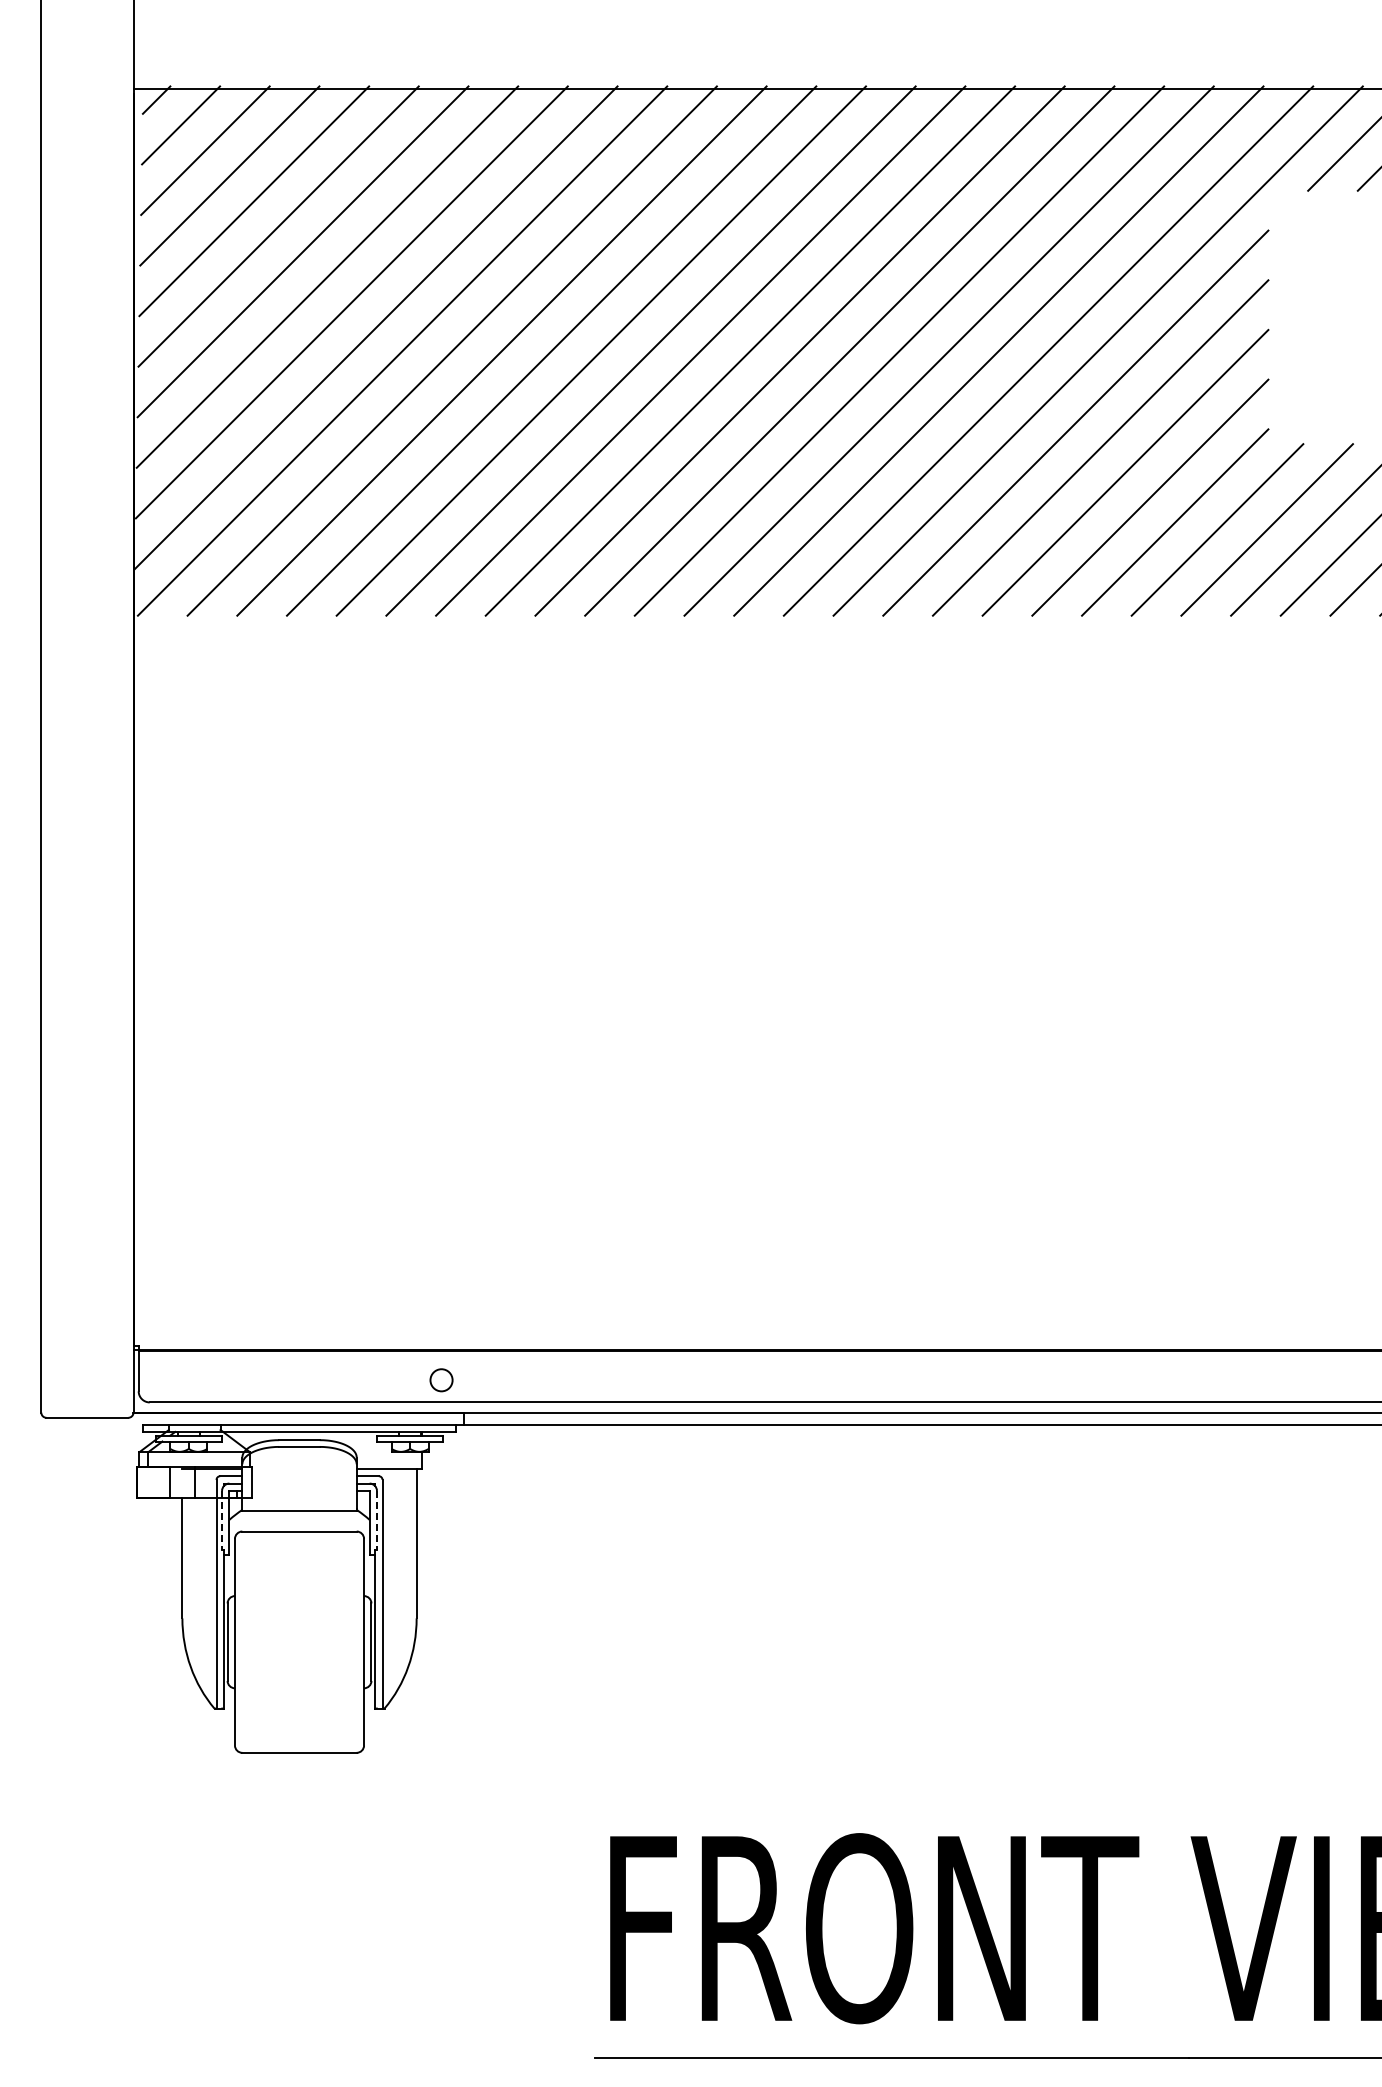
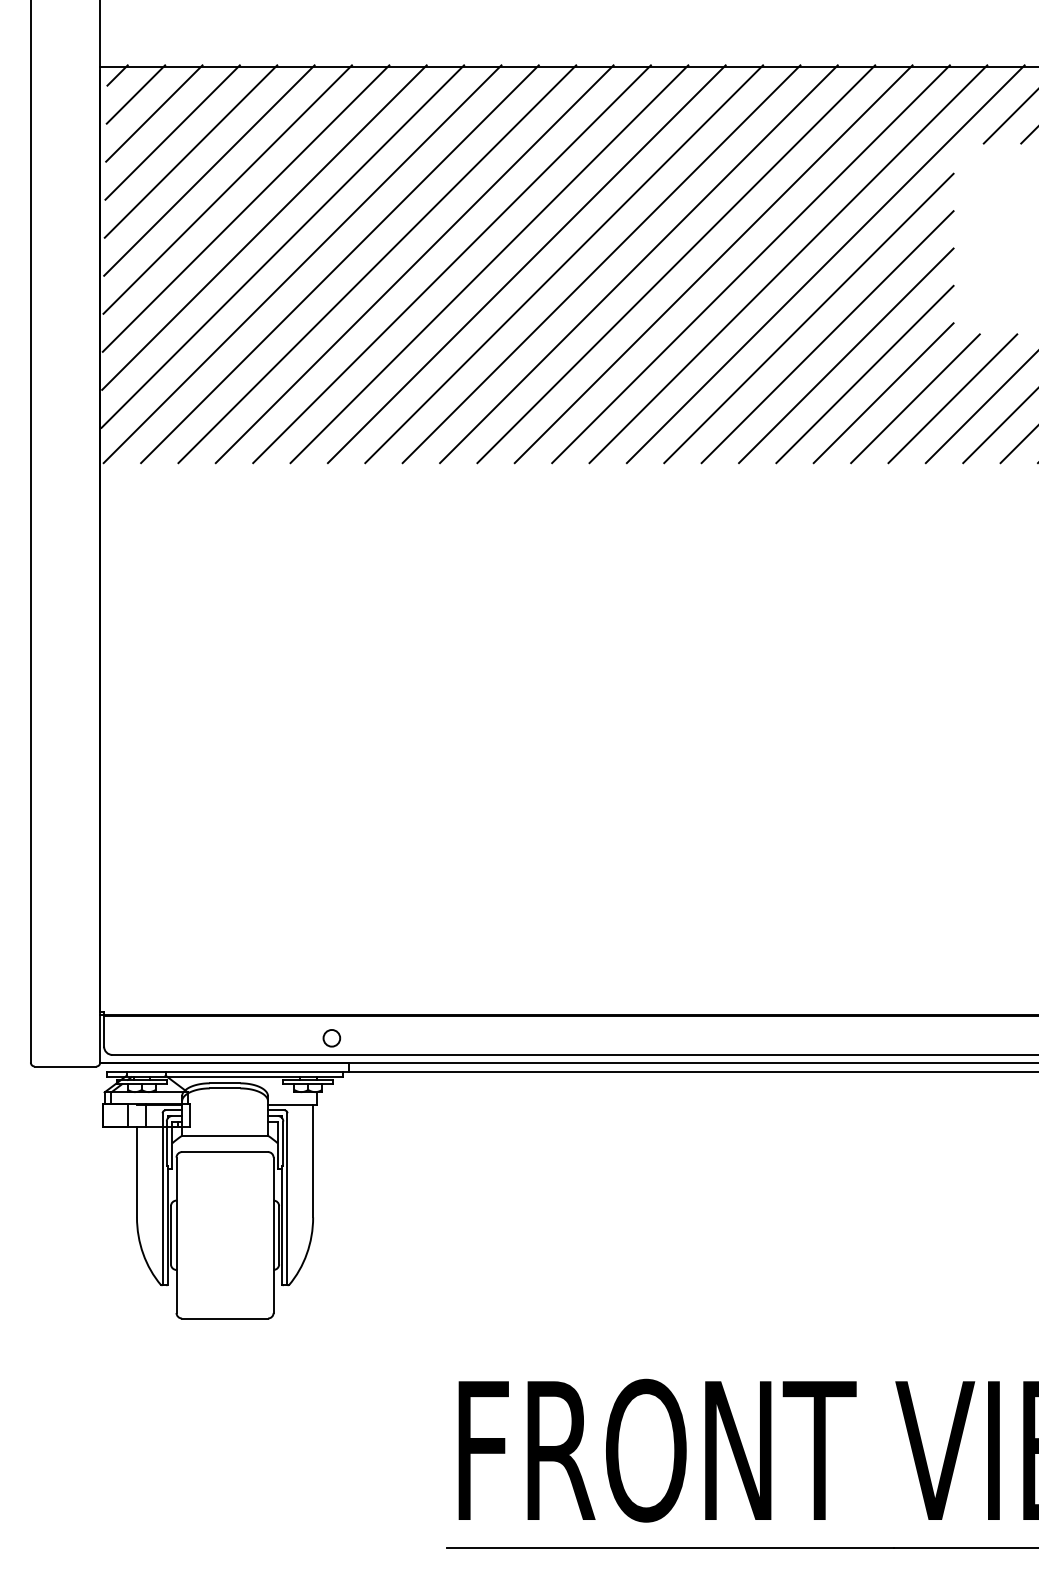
line: (222, 1520) -> (167, 1143), dashed -> solid
line: (376, 1520) -> (282, 1143), dashed -> solid

